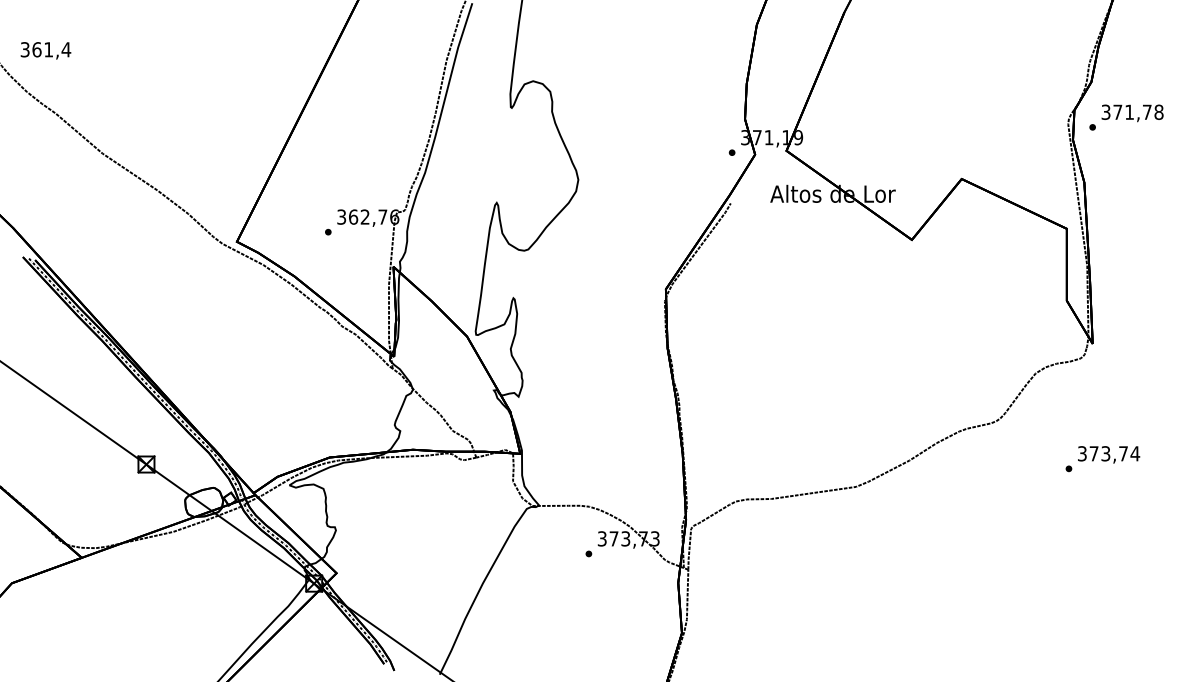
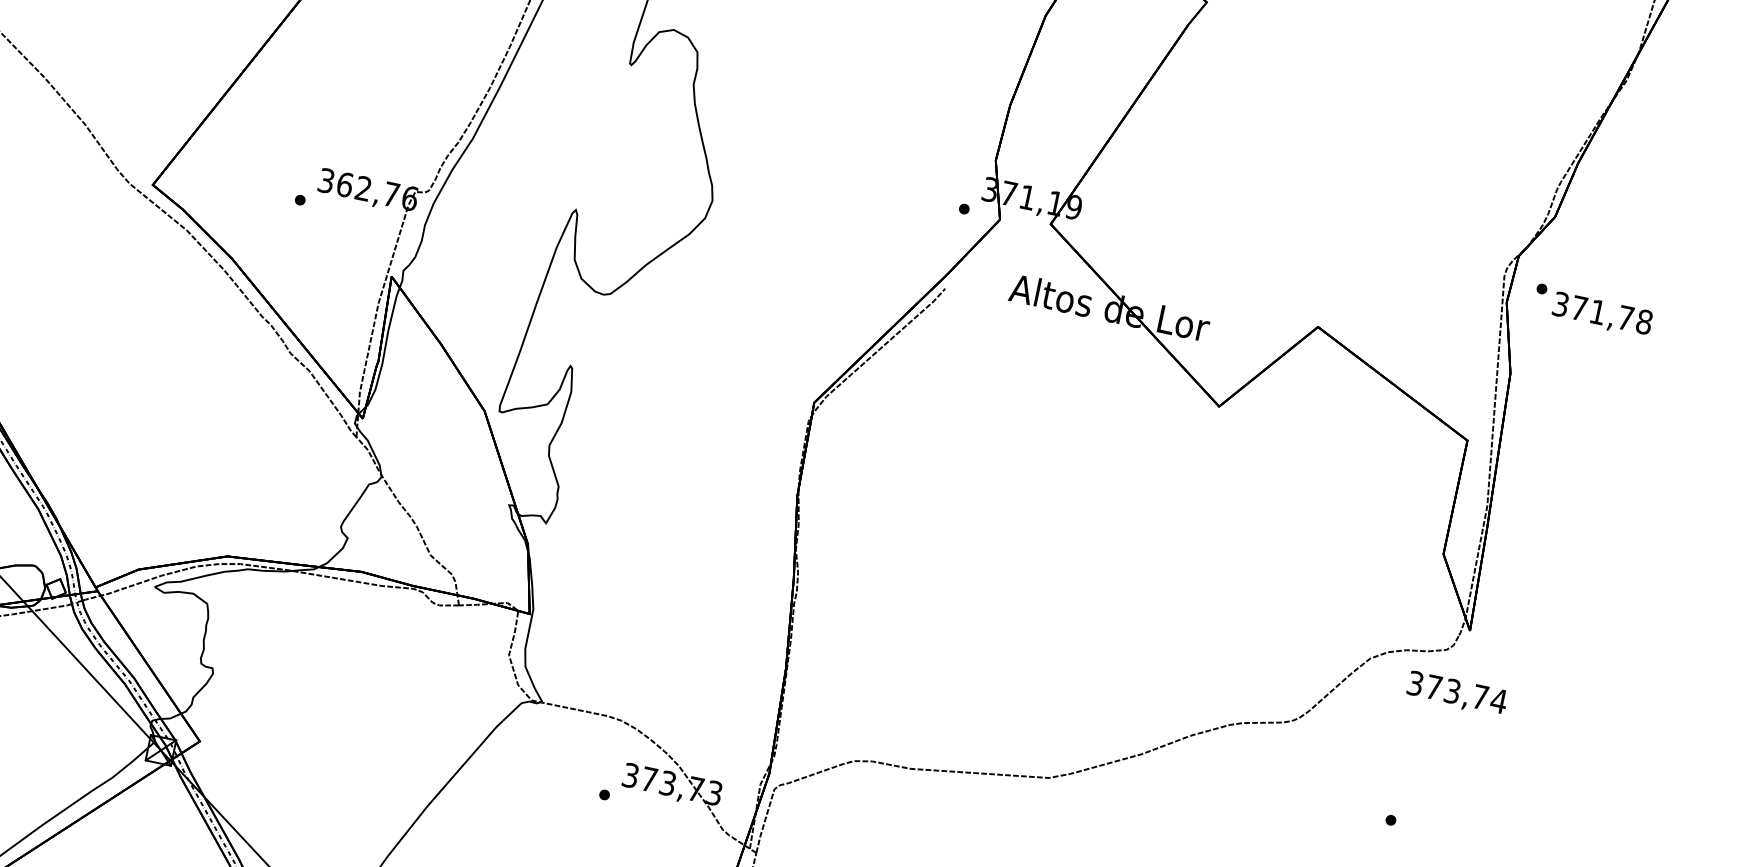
text: (1132, 113) -> (1602, 315), moved
text: (1109, 454) -> (1458, 693), moved

